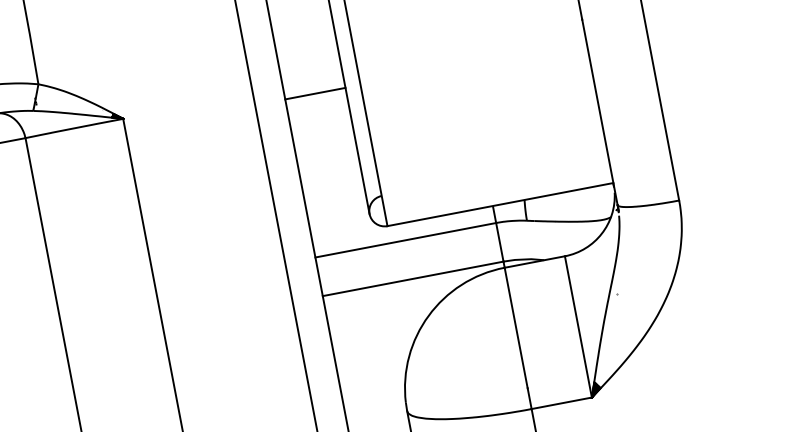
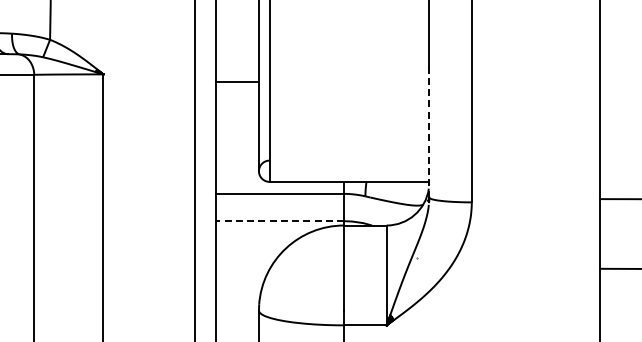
line: (600, 113) -> (429, 132), solid -> dashed
line: (413, 279) -> (280, 221), solid -> dashed

